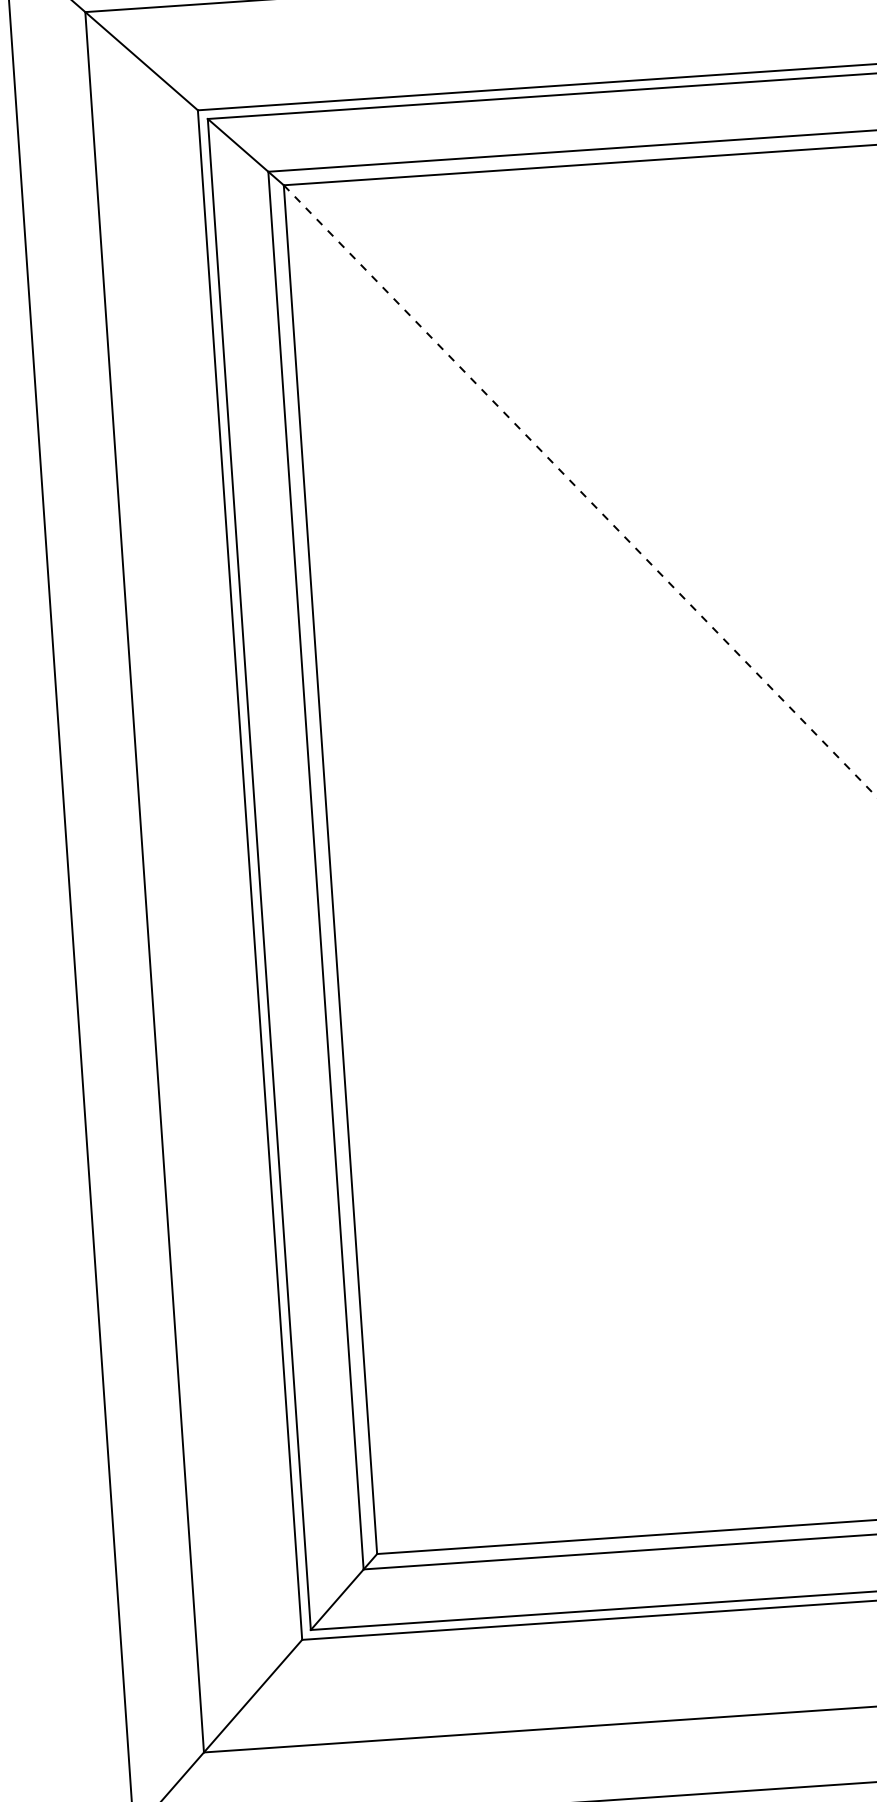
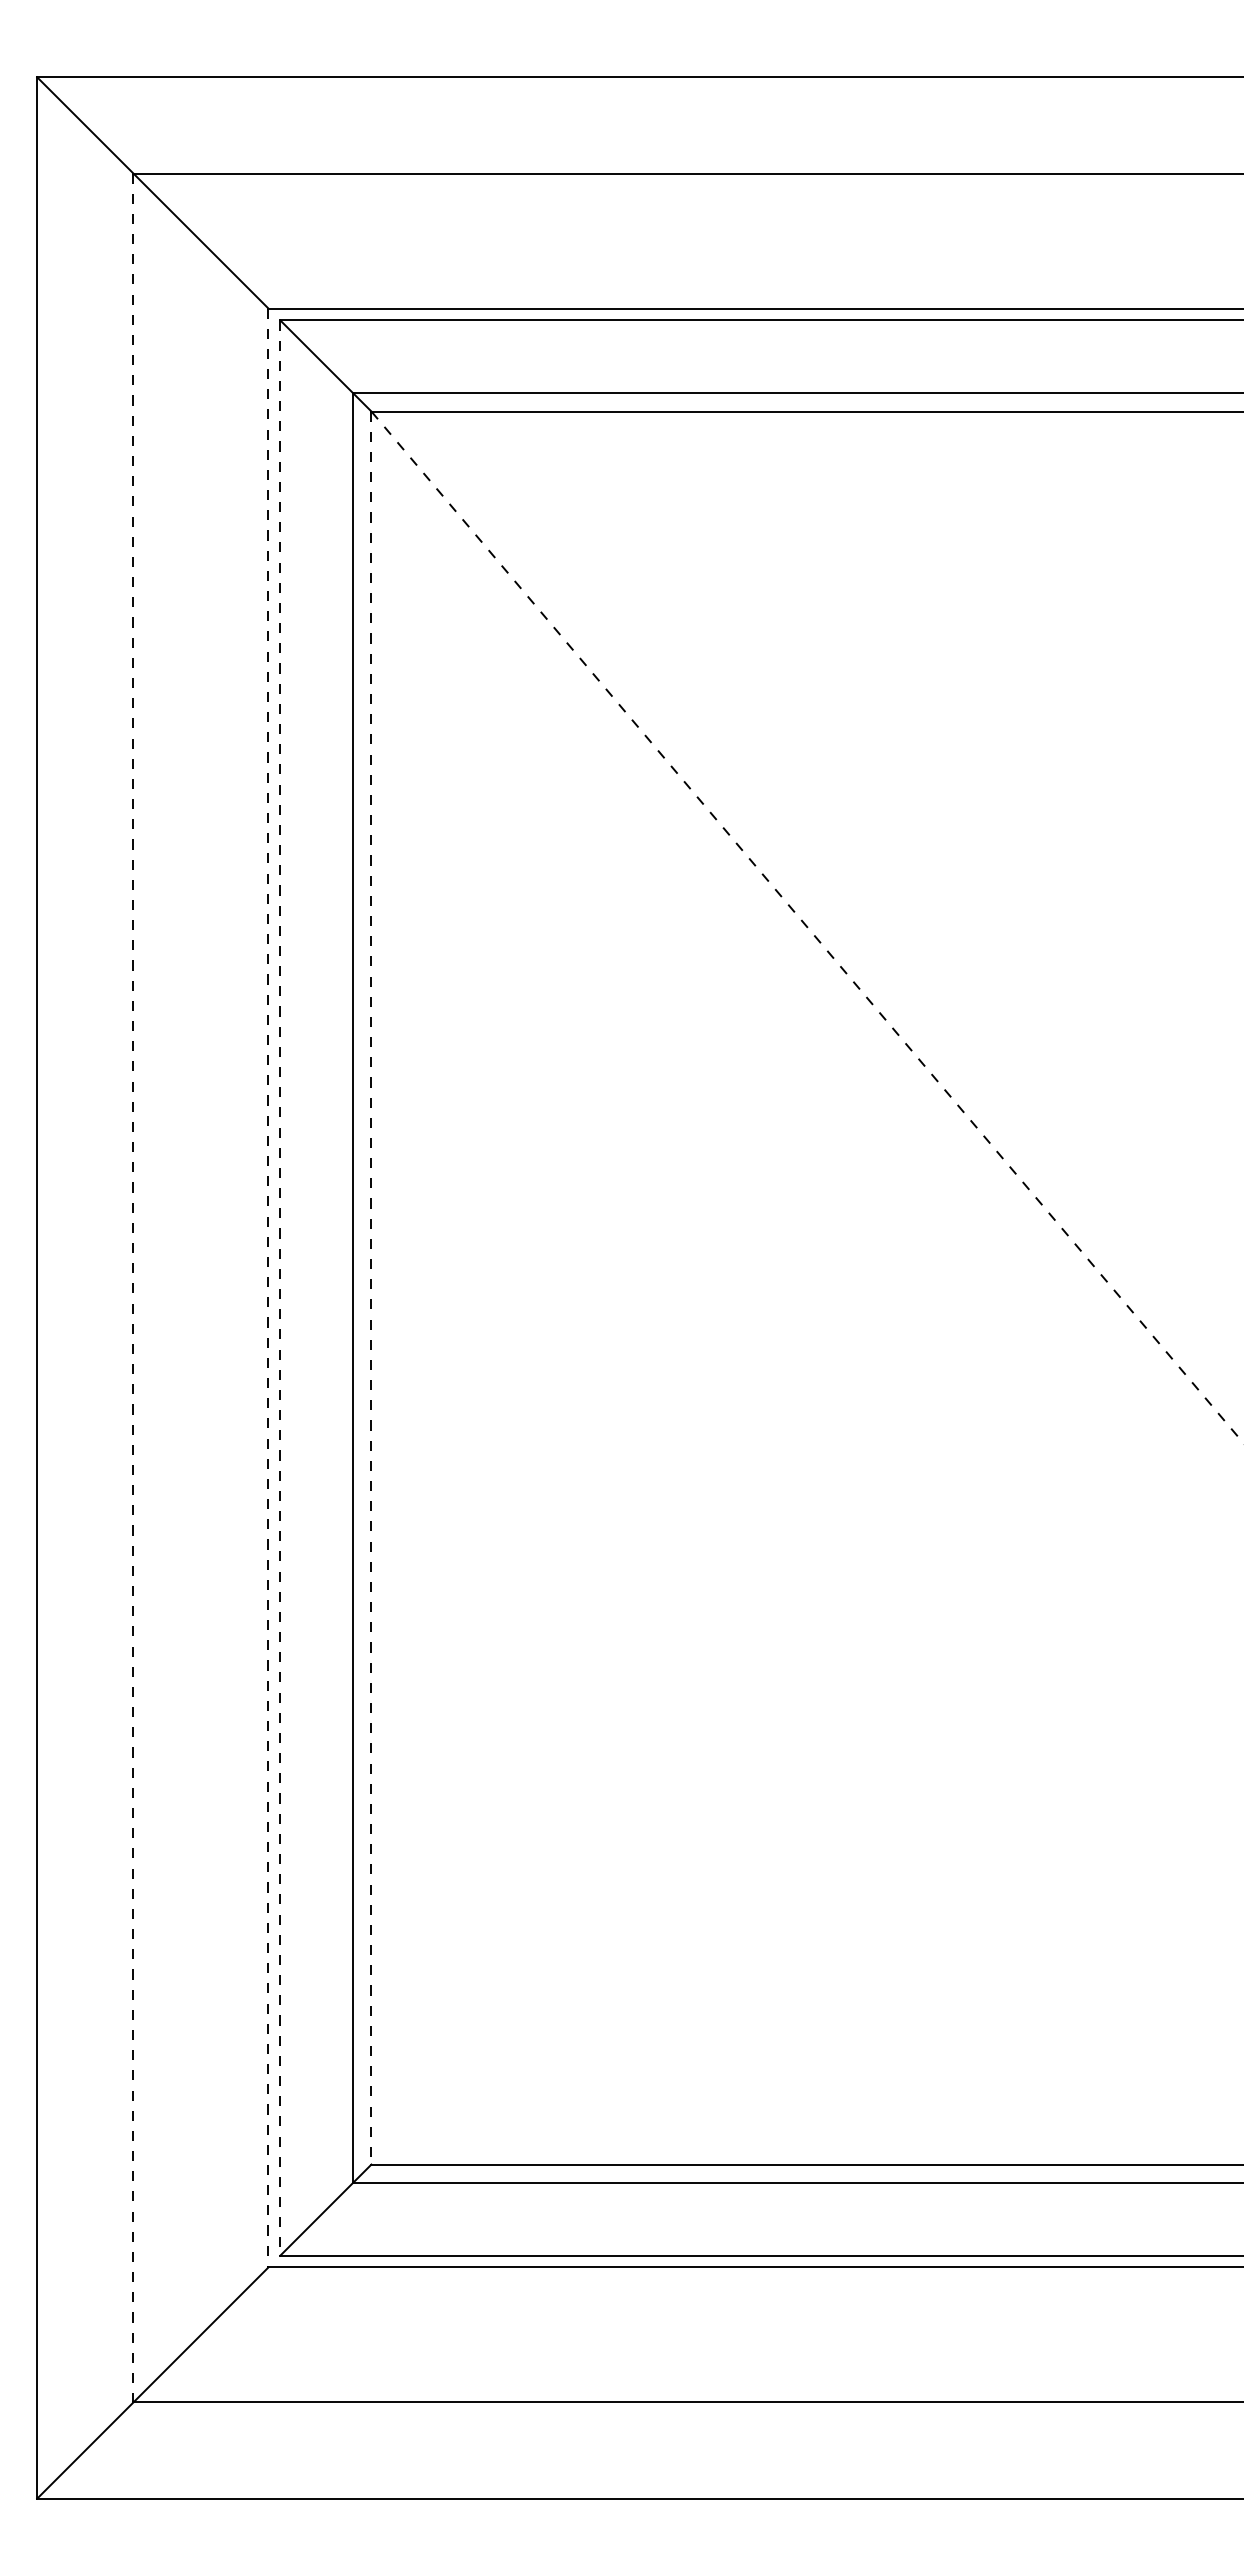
line: (330, 870) -> (371, 1288), solid -> dashed
line: (259, 874) -> (280, 1288), solid -> dashed
line: (250, 875) -> (268, 1288), solid -> dashed
line: (144, 882) -> (133, 1288), solid -> dashed

